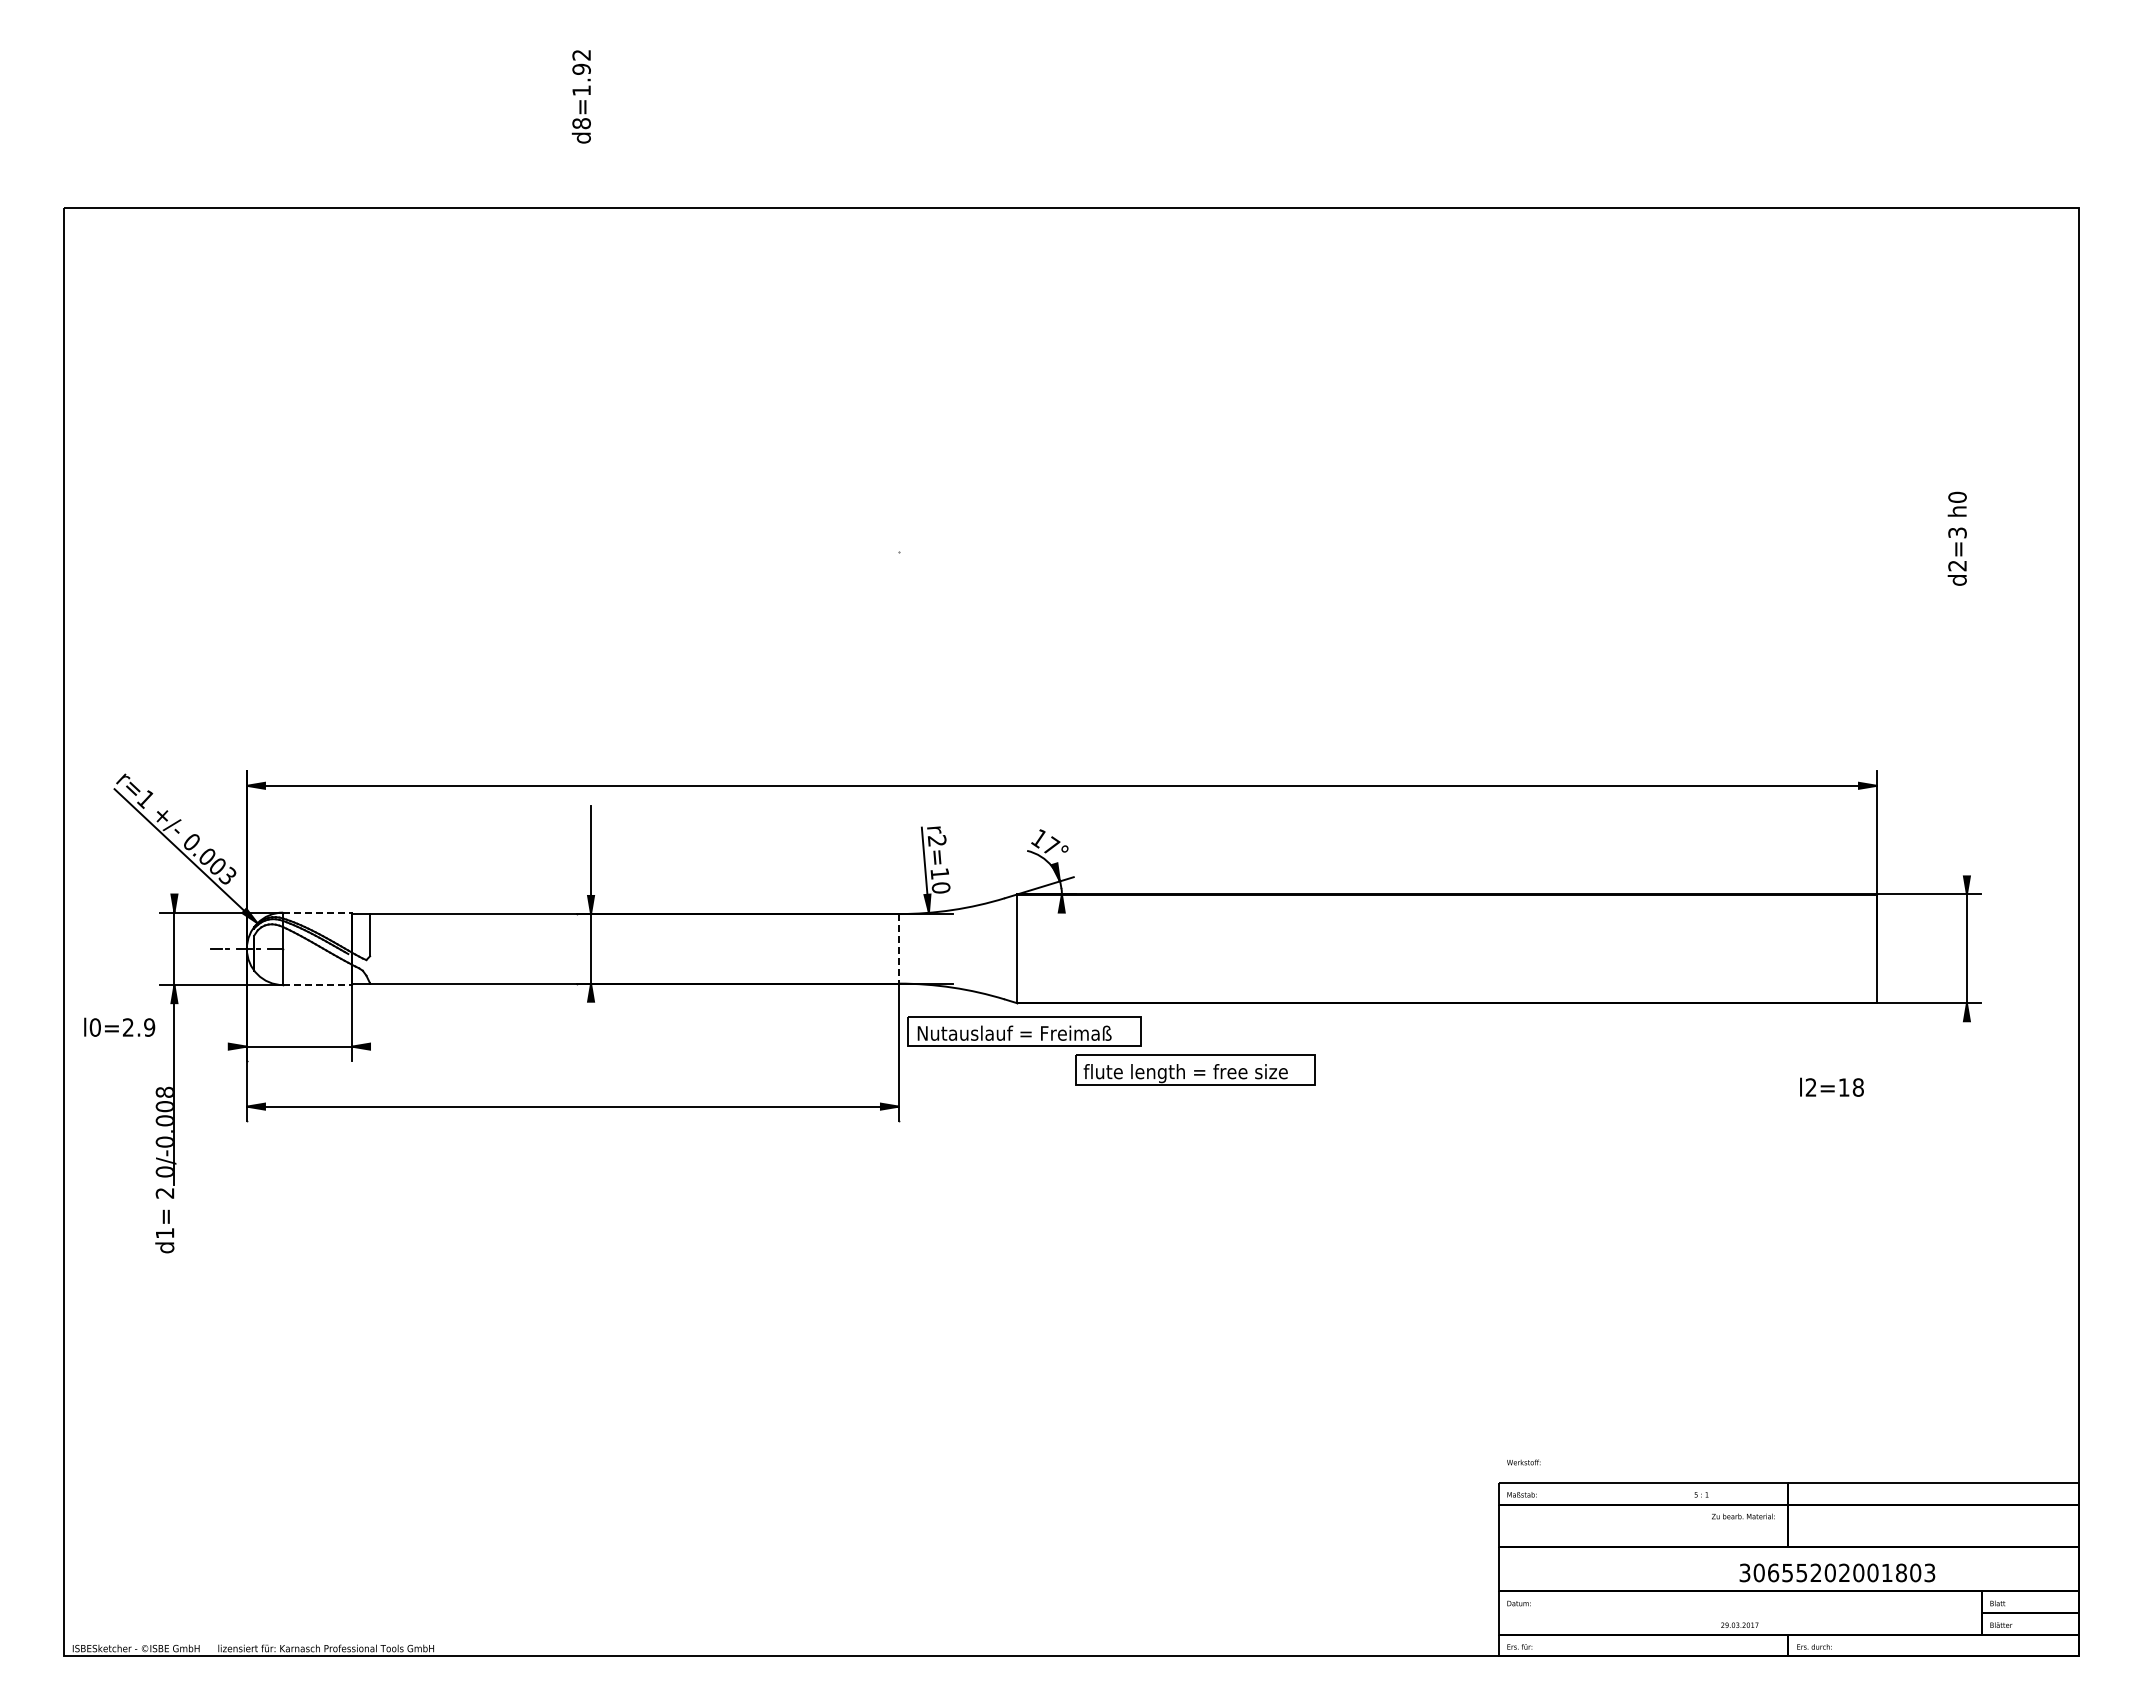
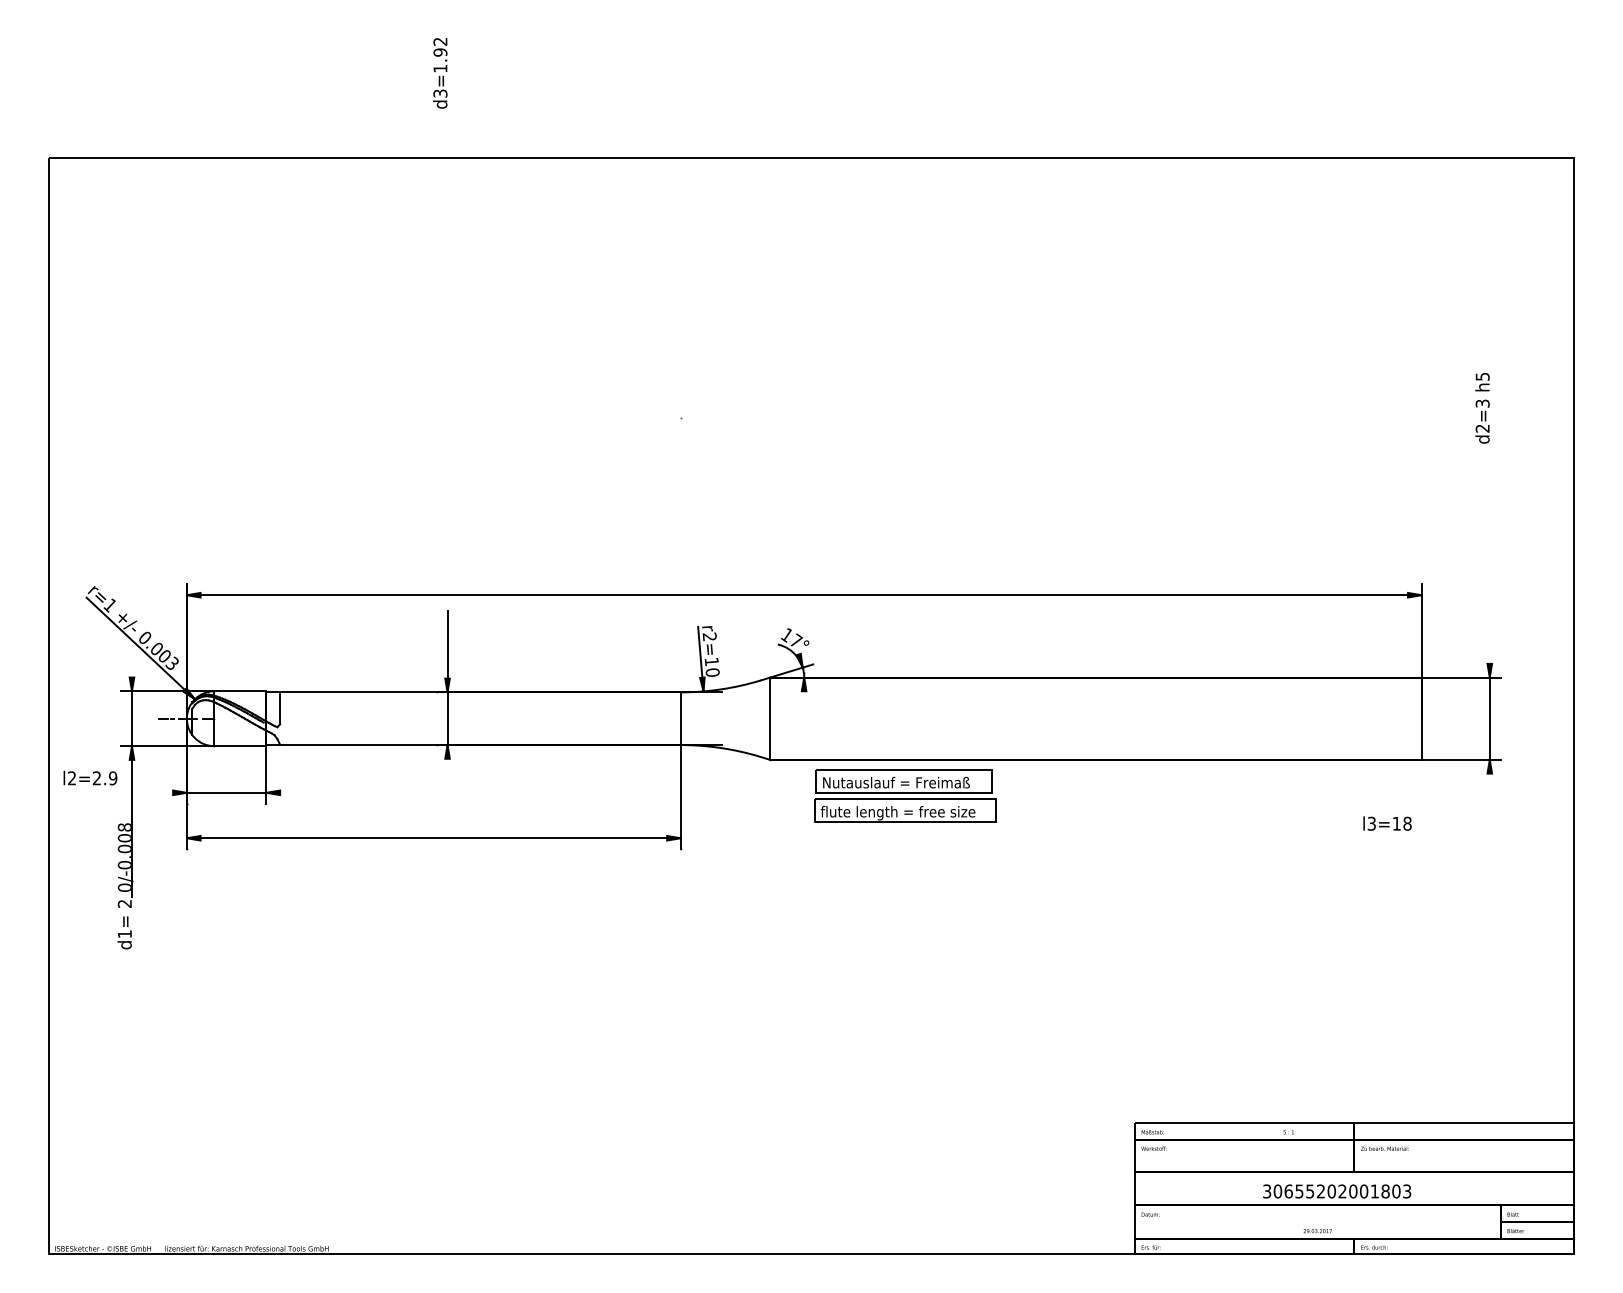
text: (581, 123) -> (440, 93), d8=1.92 -> d3=1.92
text: (1957, 496) -> (1482, 376), h0 -> h5
line: (318, 912) -> (241, 691), dashed -> solid
line: (899, 948) -> (681, 718), dashed -> solid
line: (318, 985) -> (241, 746), dashed -> solid
text: (94, 1027) -> (71, 778), l0=2.9 -> l2=2.9
part: (1024, 1031) -> (903, 781), moved
text: (1810, 1087) -> (1371, 823), l2=18 -> l3=18
text: (1523, 1462) -> (1153, 1148), moved
text: (1743, 1516) -> (1384, 1148), moved
text: (1837, 1572) -> (1337, 1191), moved

